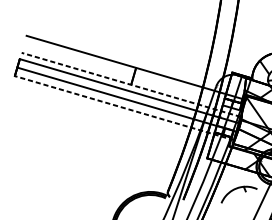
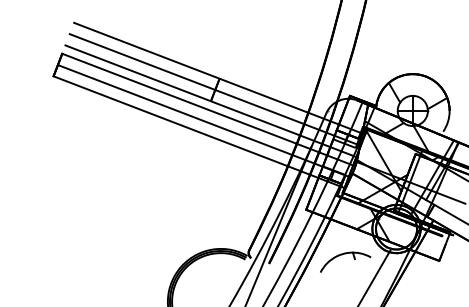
line: (133, 76) -> (214, 89), added
line: (130, 85) -> (210, 101), dashed -> solid
line: (124, 108) -> (199, 132), dashed -> solid

